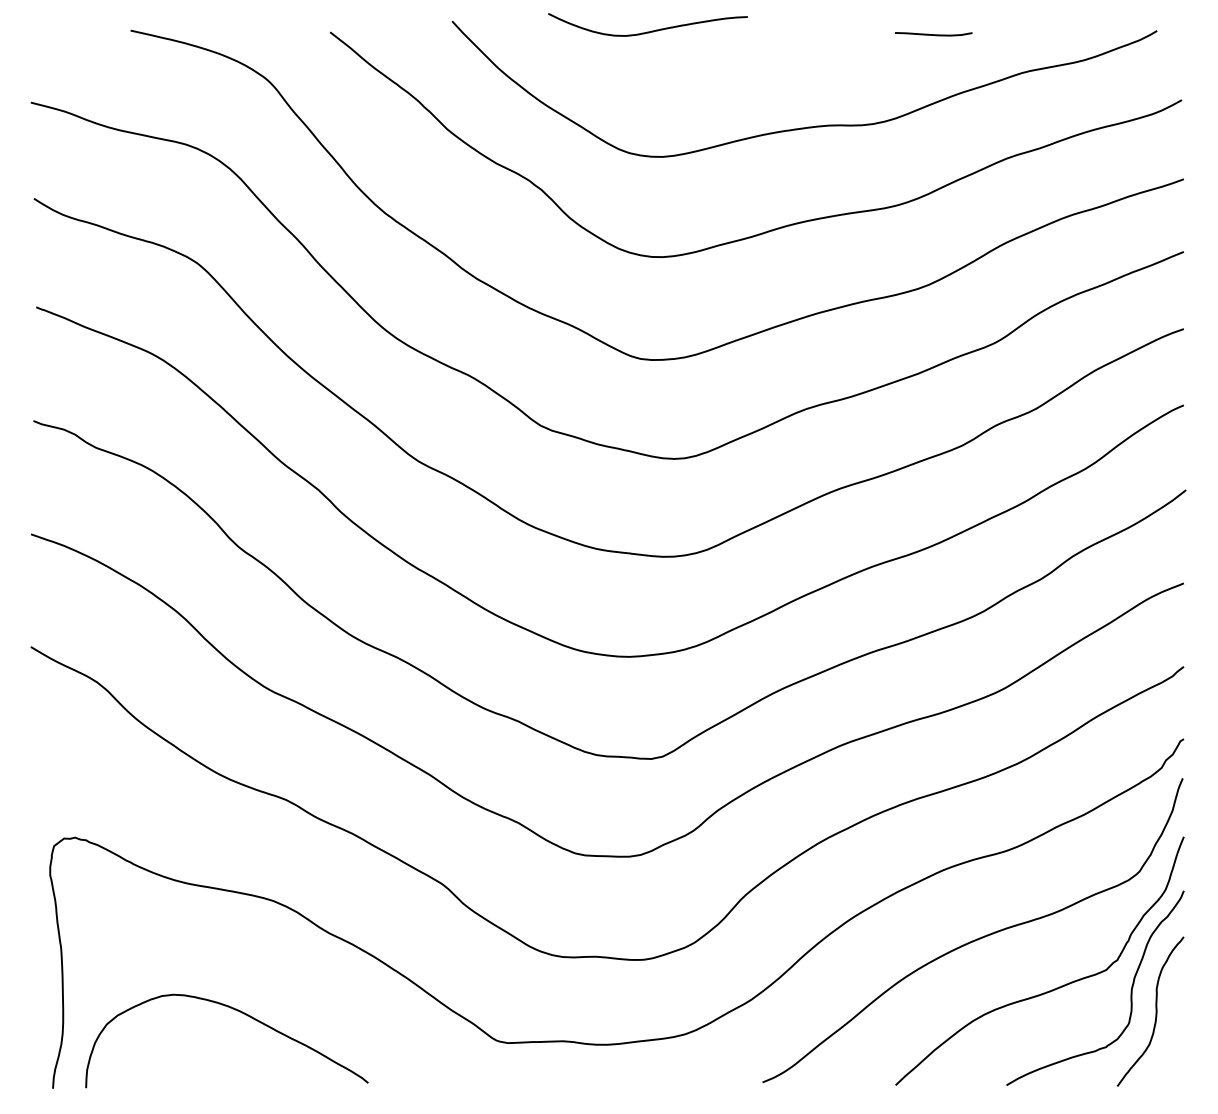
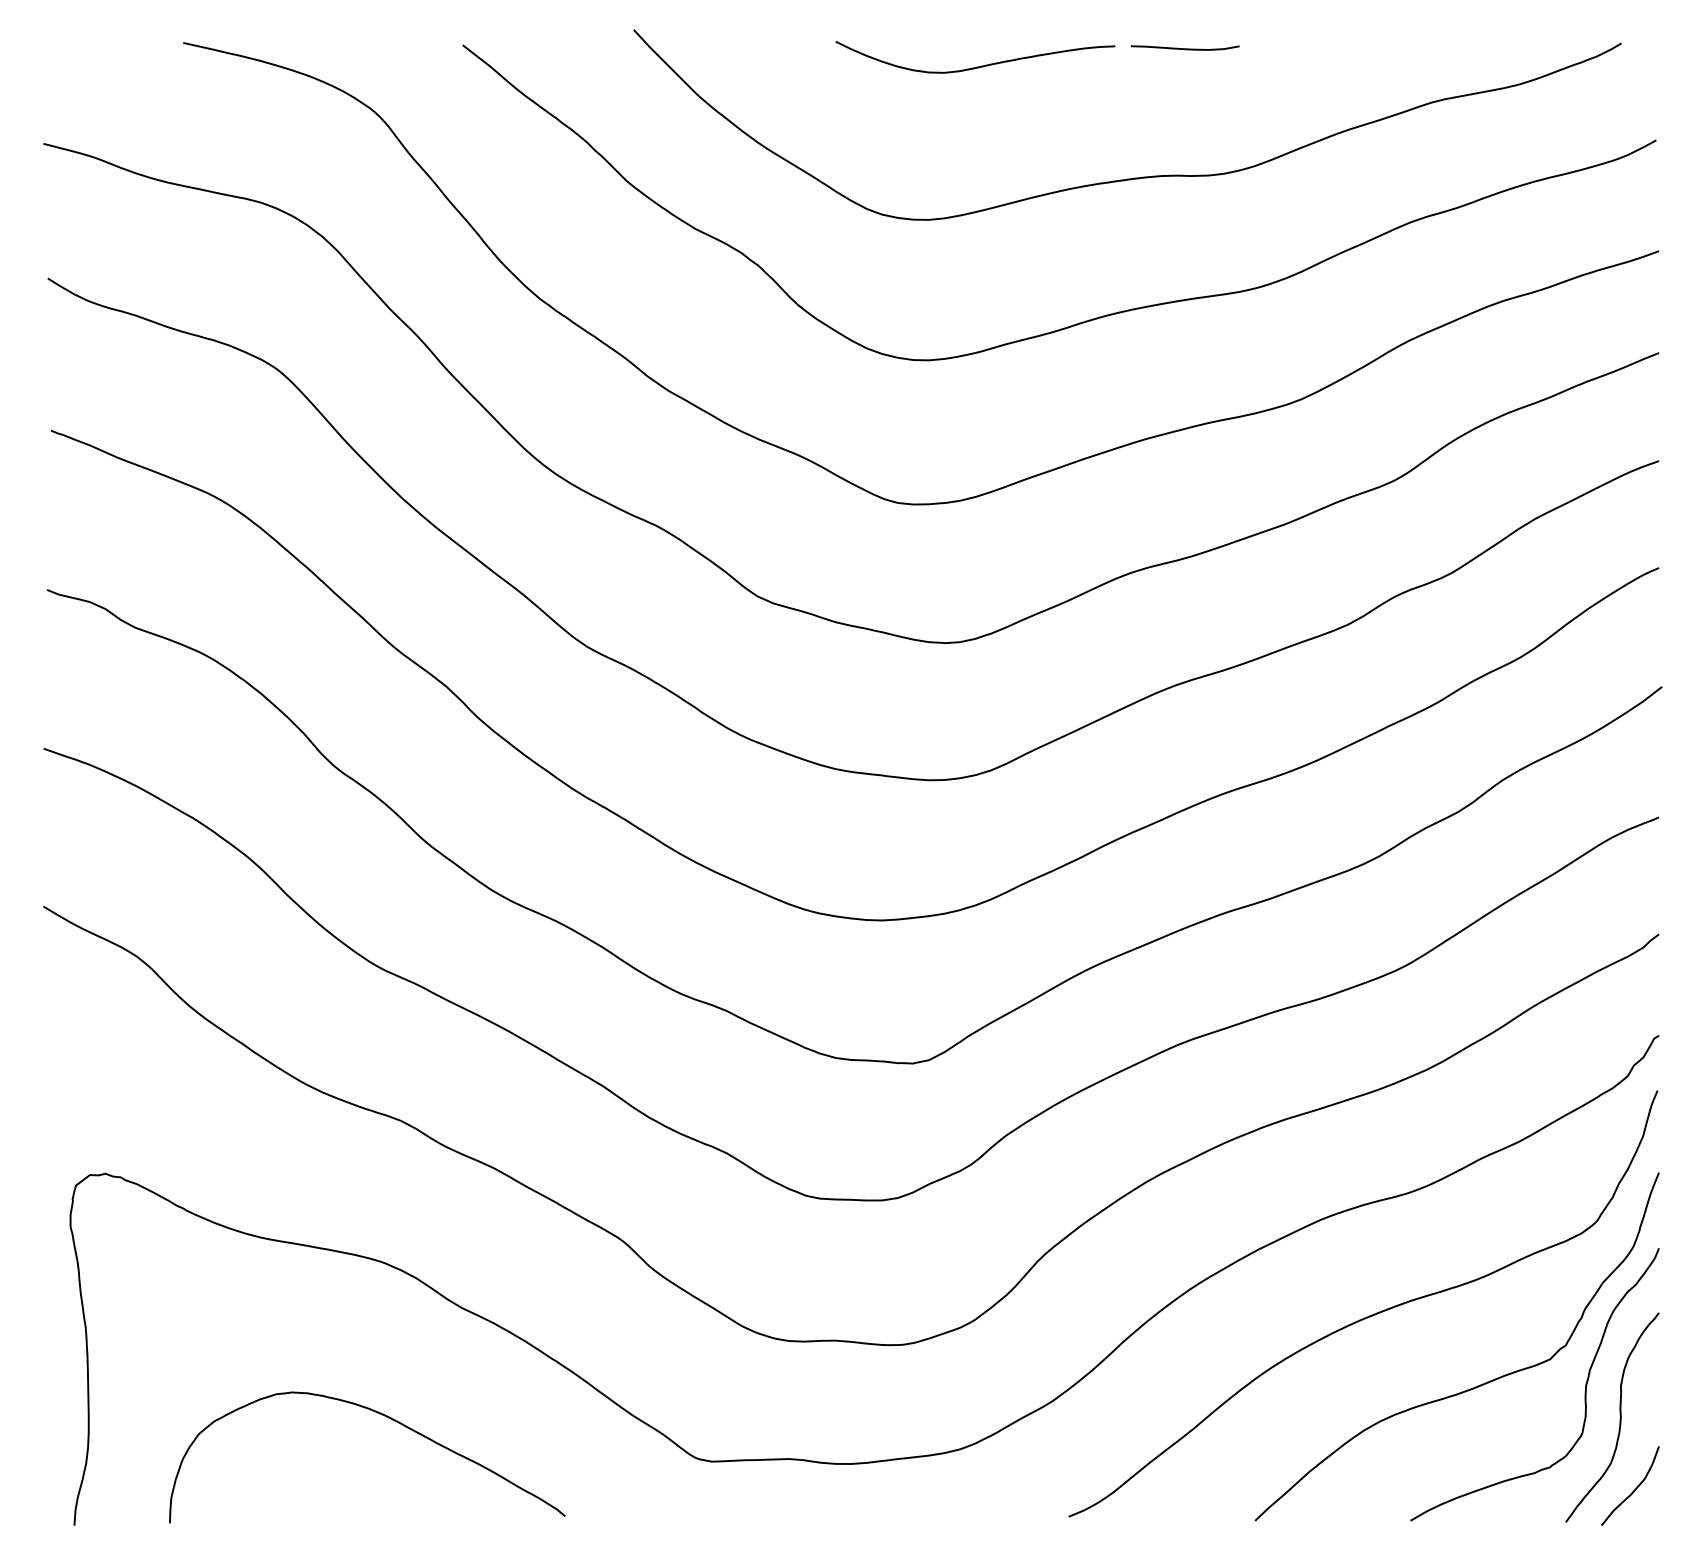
curve: (647, 31) -> (974, 66), moved
curve: (933, 34) -> (1184, 48), moved
curve: (239, 1012) -> (384, 1417), moved
curve: (1166, 1062) -> (1634, 1488), added

